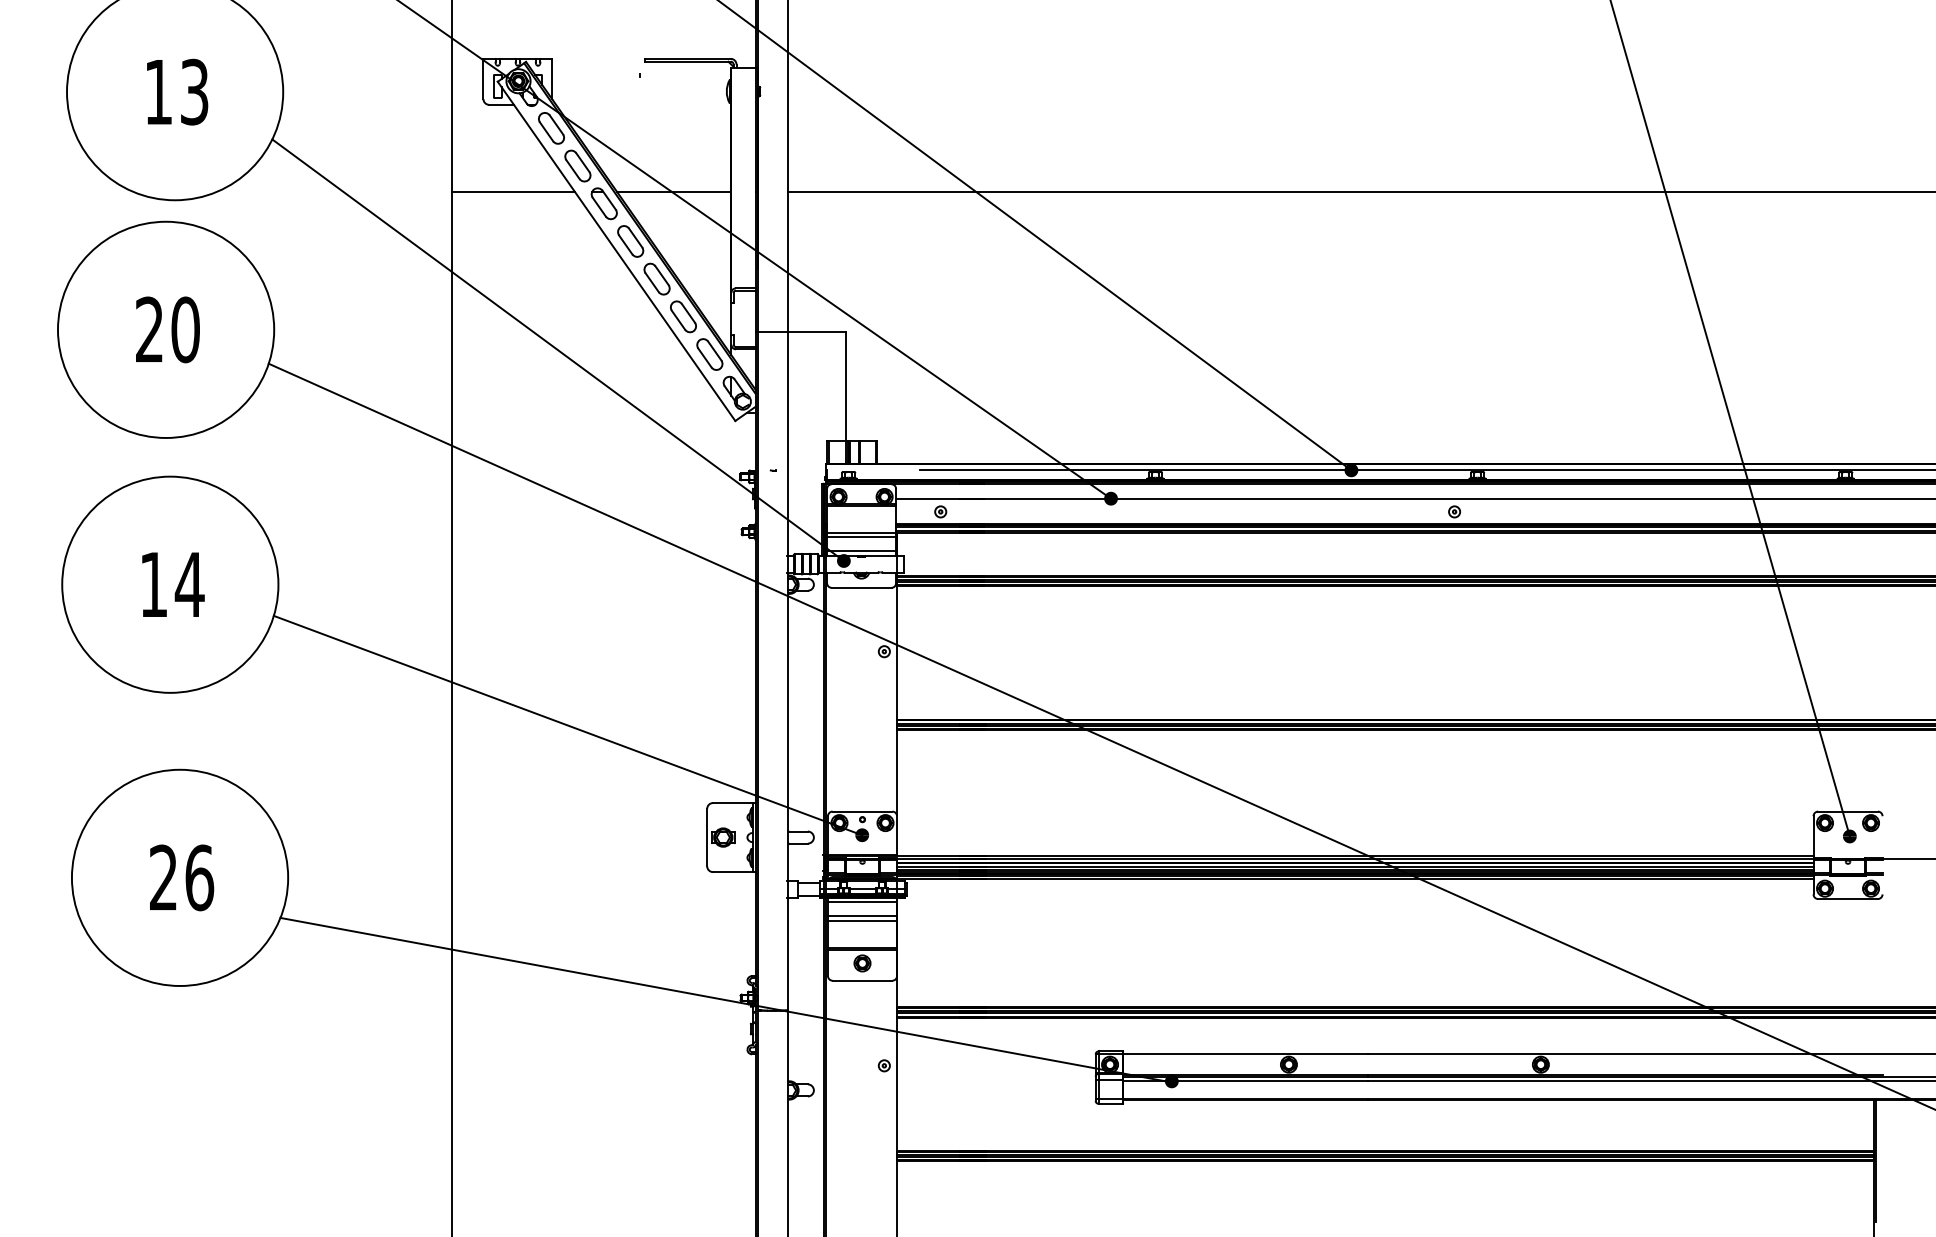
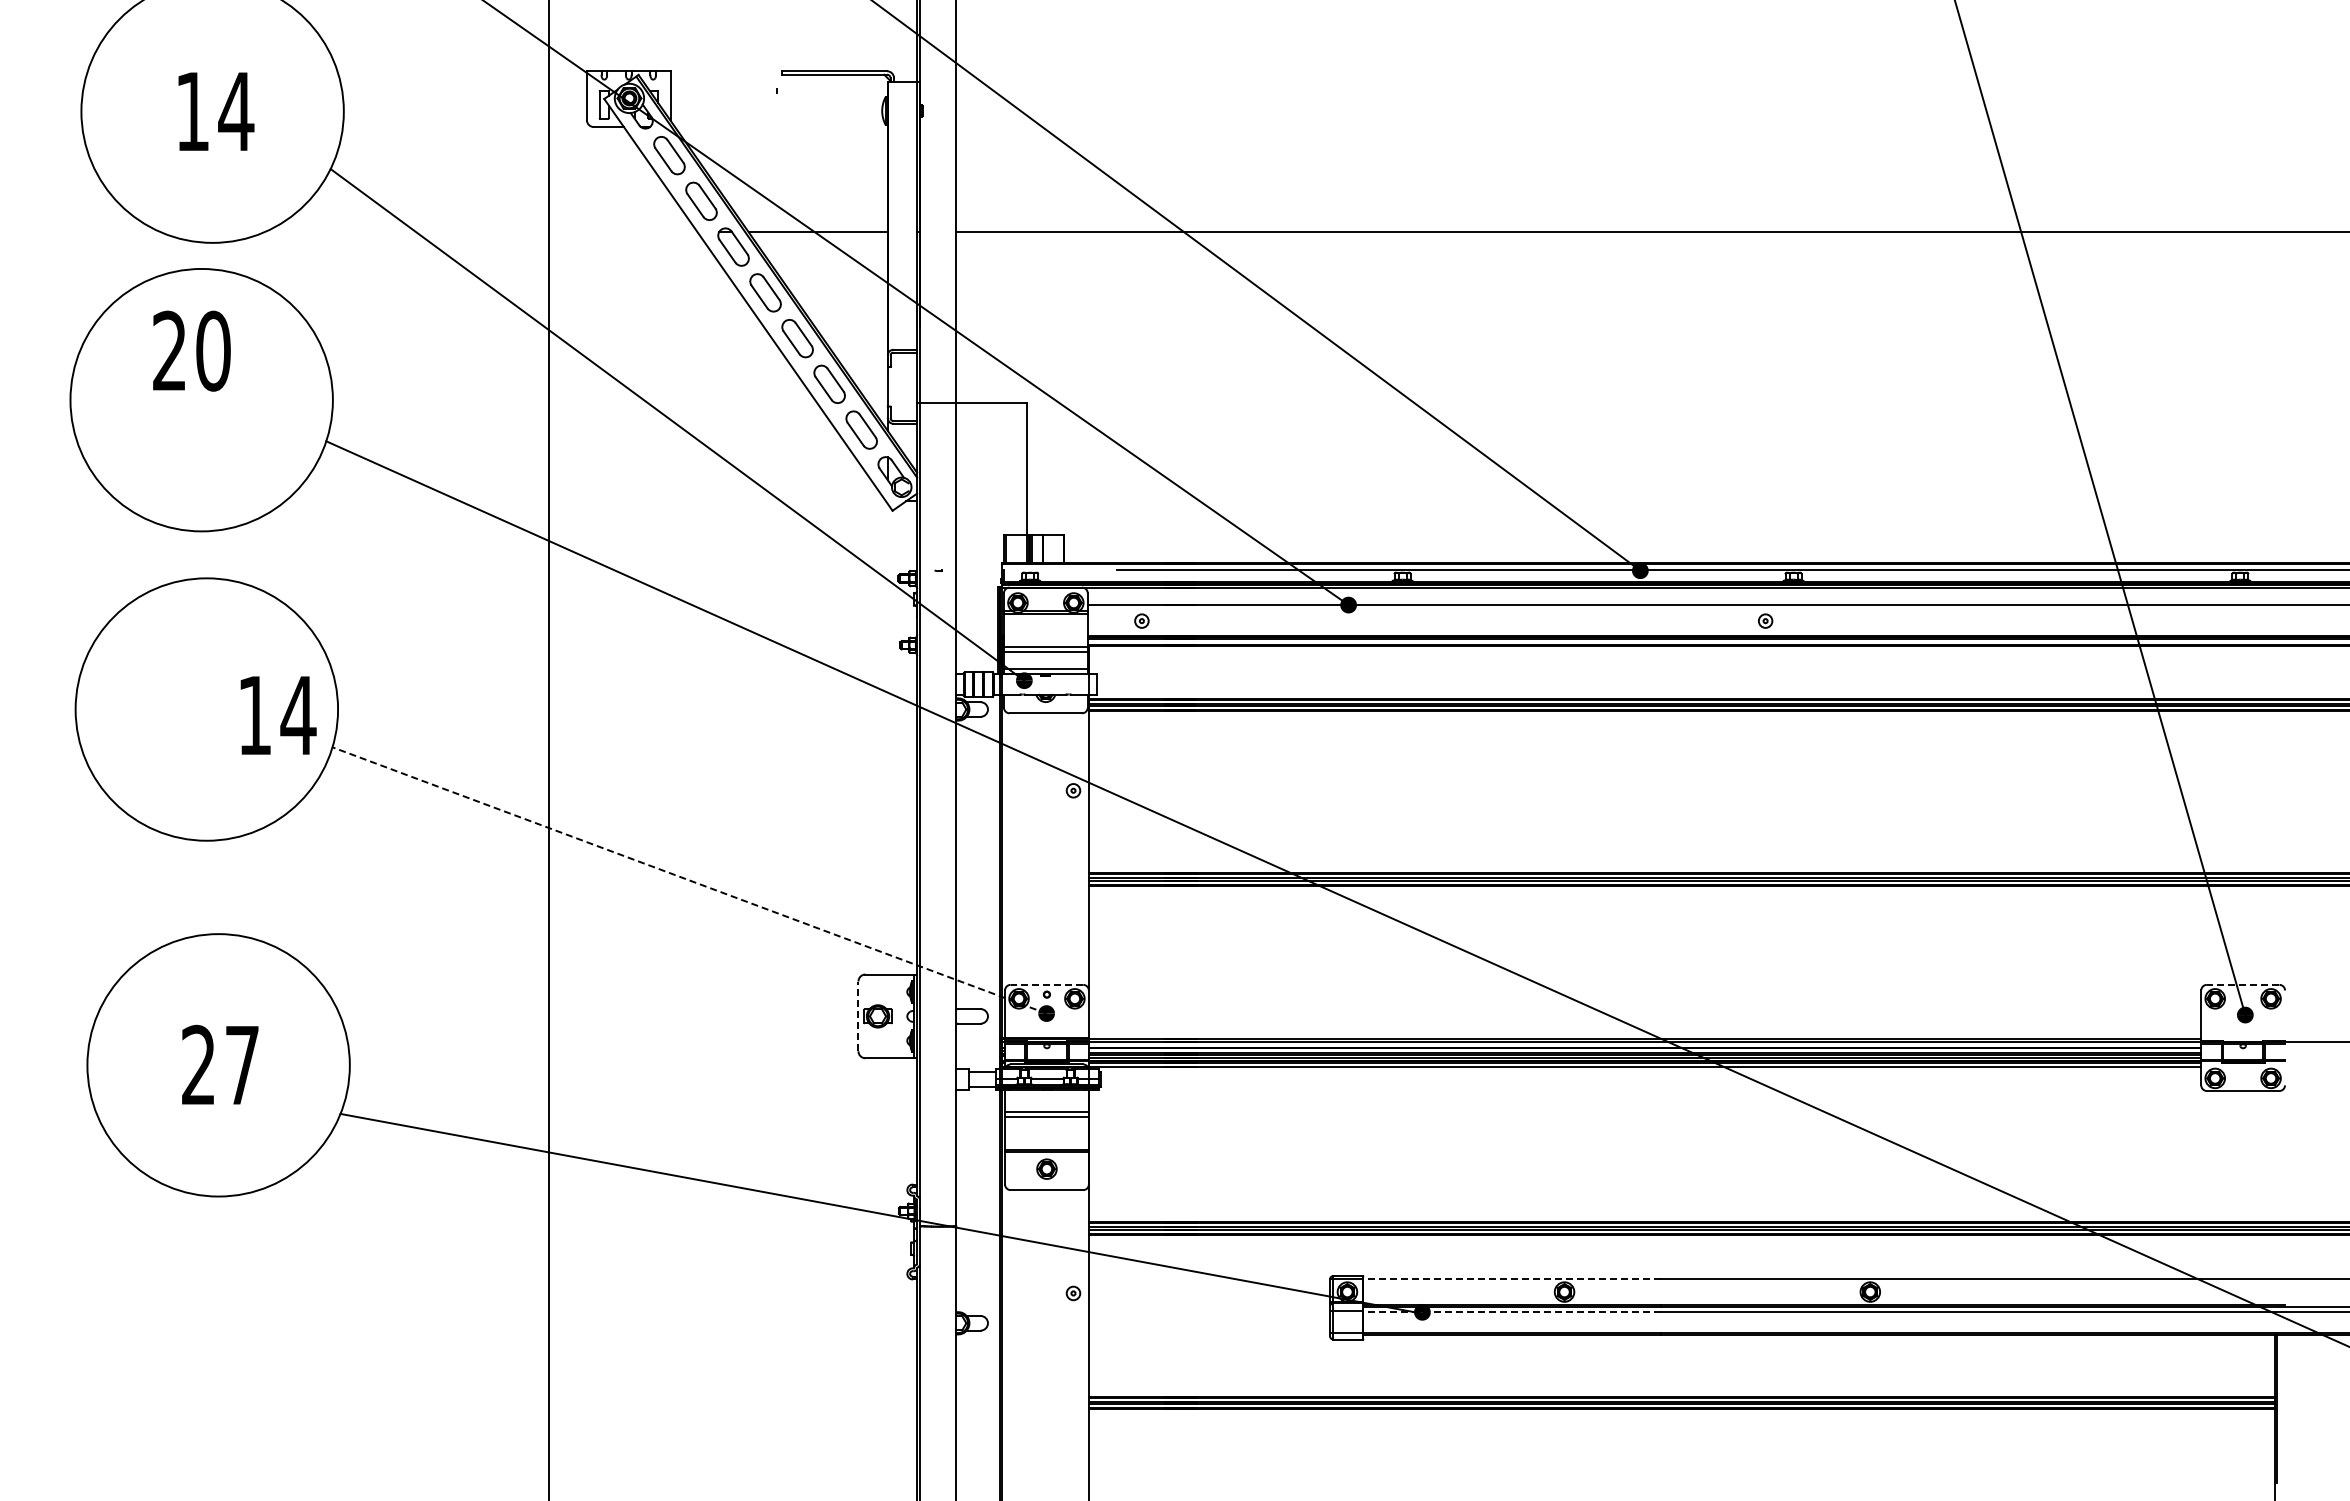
text: (194, 92) -> (236, 111), 13 -> 14
line: (512, 191) -> (622, 232), removed
text: (167, 329) -> (191, 350), moved
text: (173, 584) -> (278, 715), moved
line: (567, 725) -> (689, 880), solid -> dashed
line: (862, 811) -> (1046, 984), solid -> dashed
line: (1847, 811) -> (2242, 984), solid -> dashed
line: (707, 837) -> (858, 1016), solid -> dashed
text: (199, 877) -> (242, 1064), 26 -> 27
line: (862, 902) -> (1046, 1095), removed
line: (1246, 1054) -> (1512, 1279), solid -> dashed
line: (1246, 1081) -> (1512, 1312), solid -> dashed

